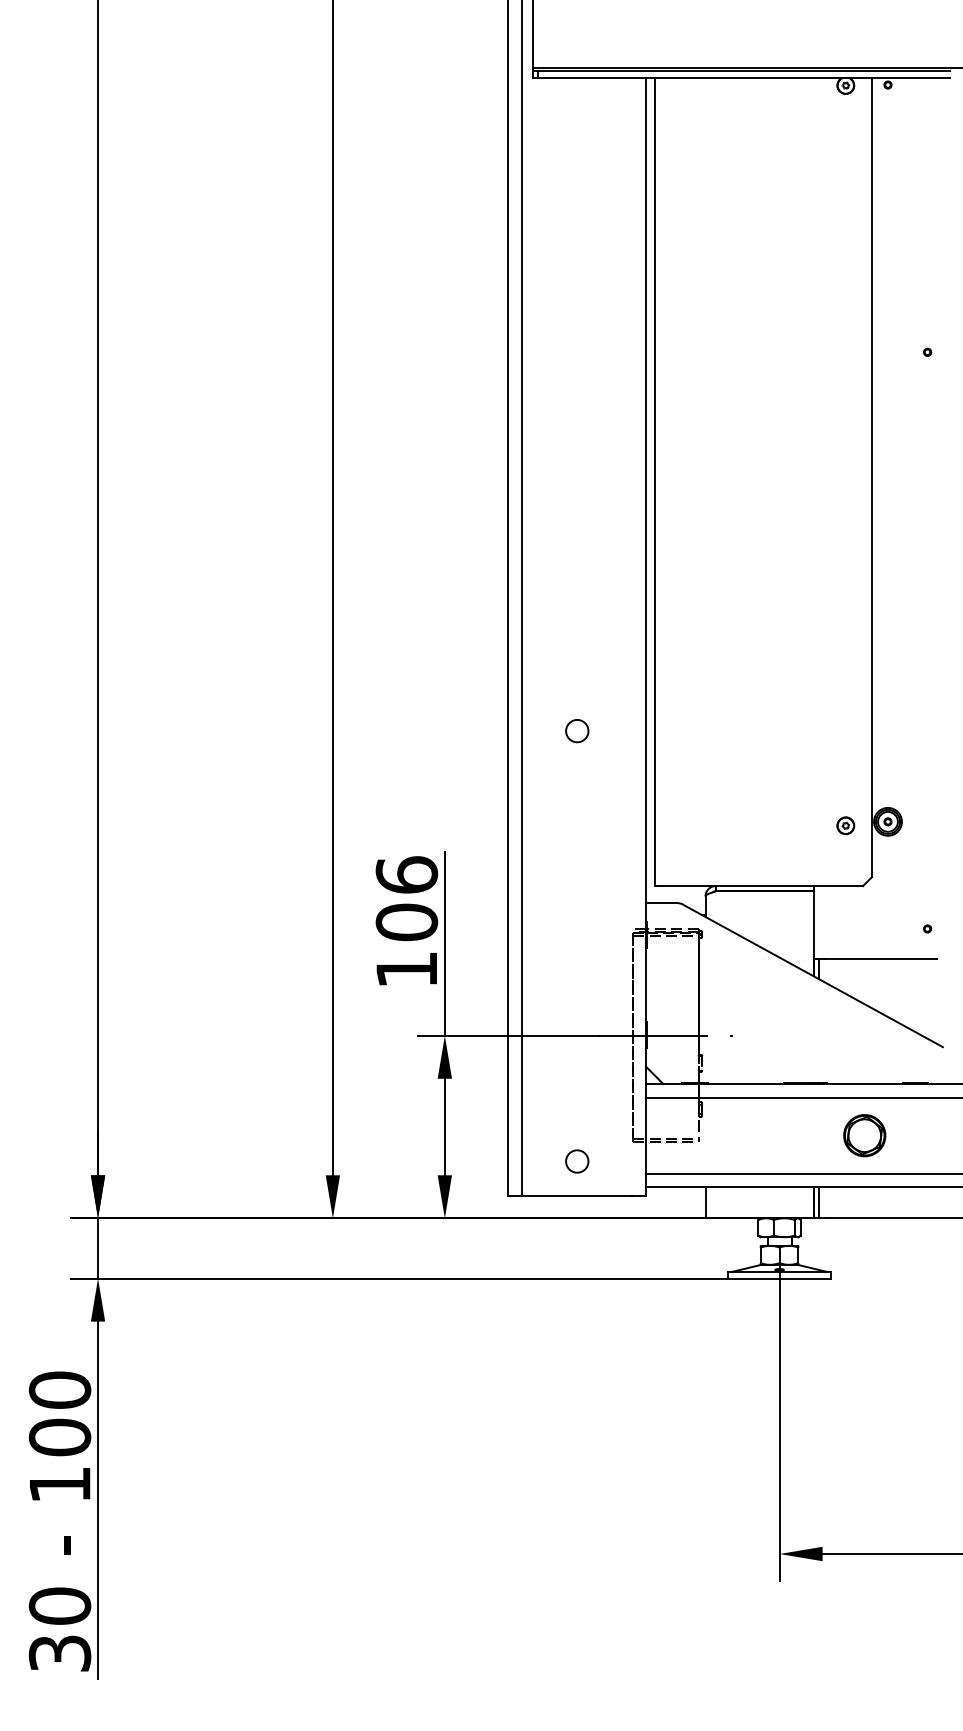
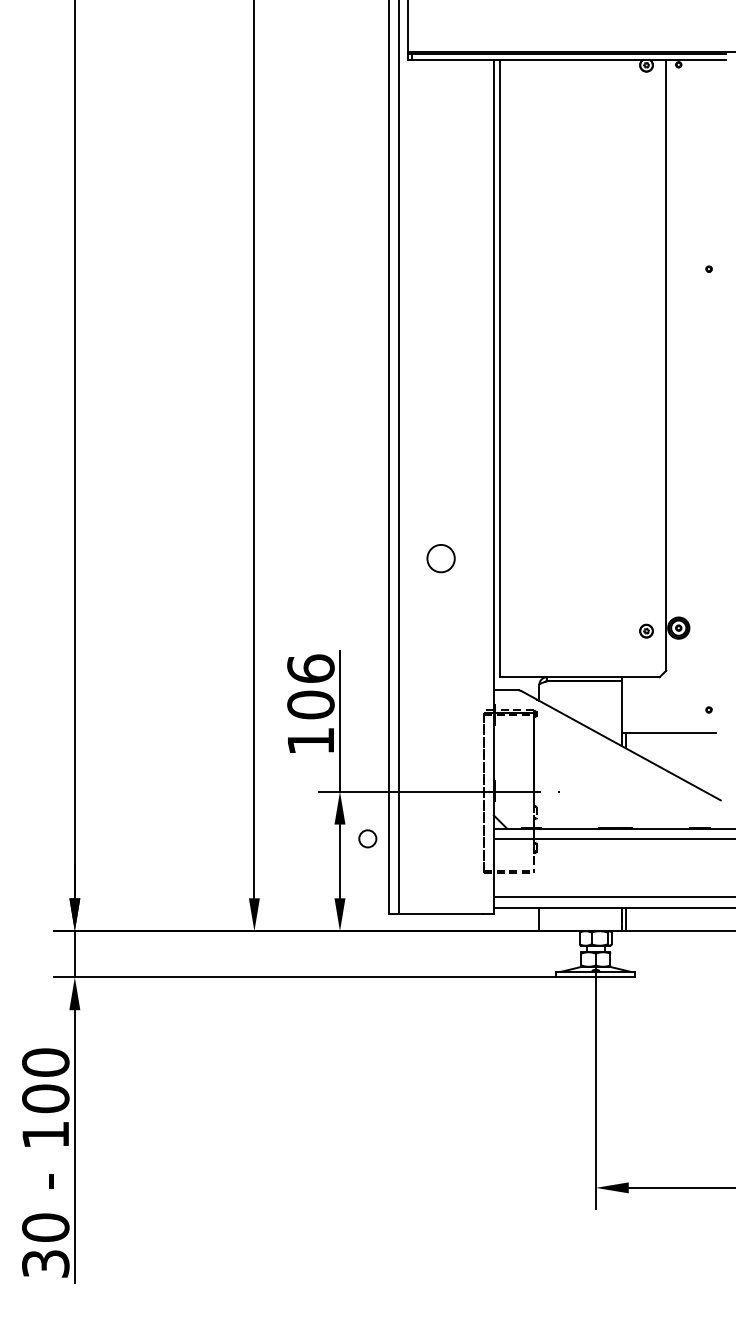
circle: (577, 731) -> (441, 559), size x1.6
part: (864, 1135) -> (660, 867), removed
circle: (577, 1161) -> (368, 838), moved

